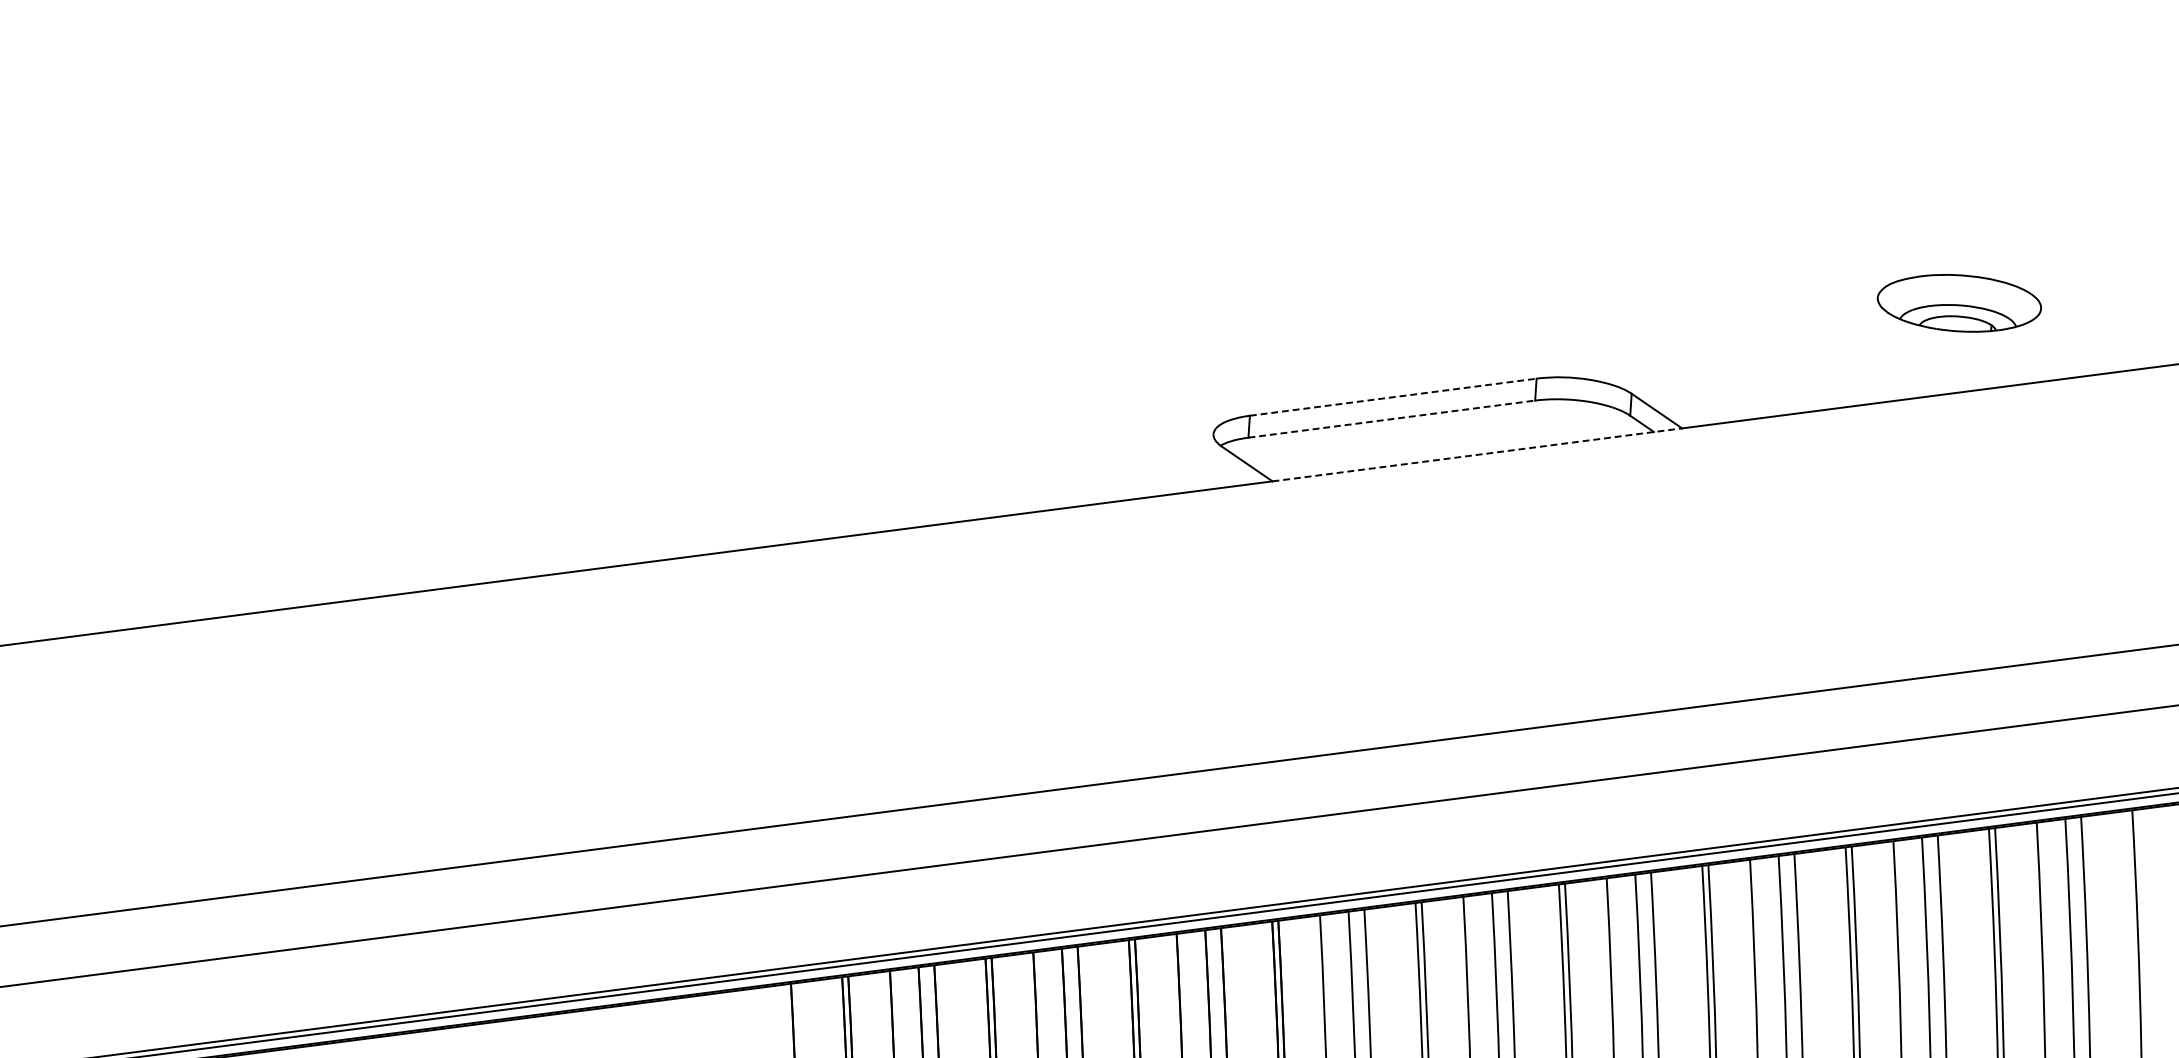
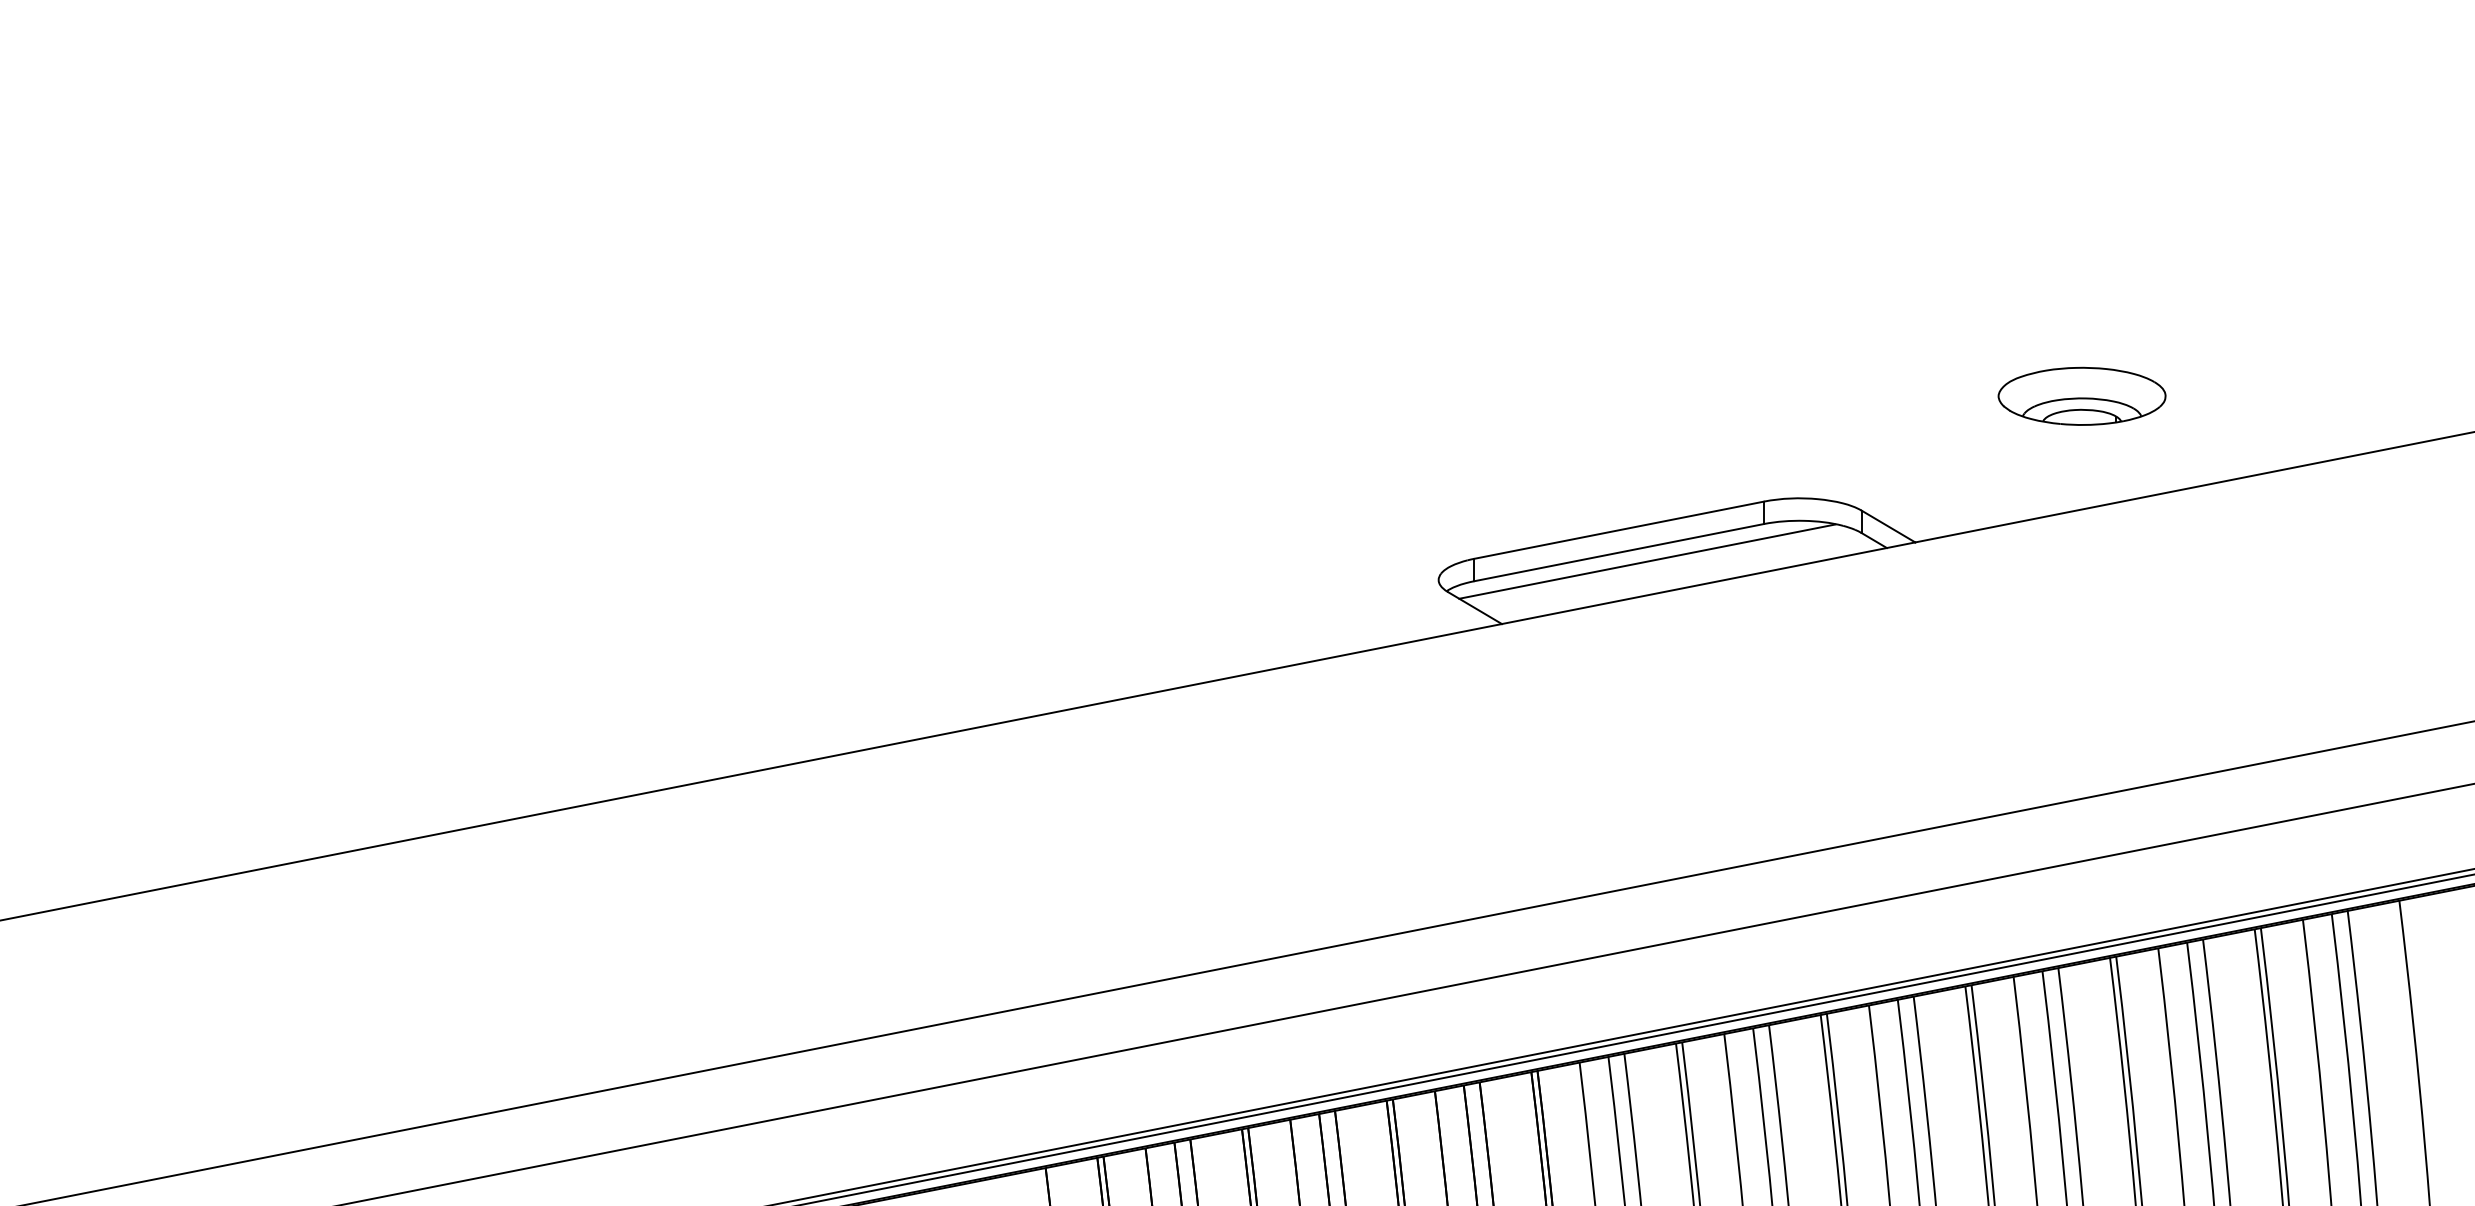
part: (1958, 302) -> (2081, 395), moved
line: (1393, 397) -> (1619, 530), dashed -> solid
line: (1392, 419) -> (1619, 552), dashed -> solid
line: (1418, 429) -> (1647, 561), added
line: (1477, 455) -> (1708, 583), dashed -> solid

